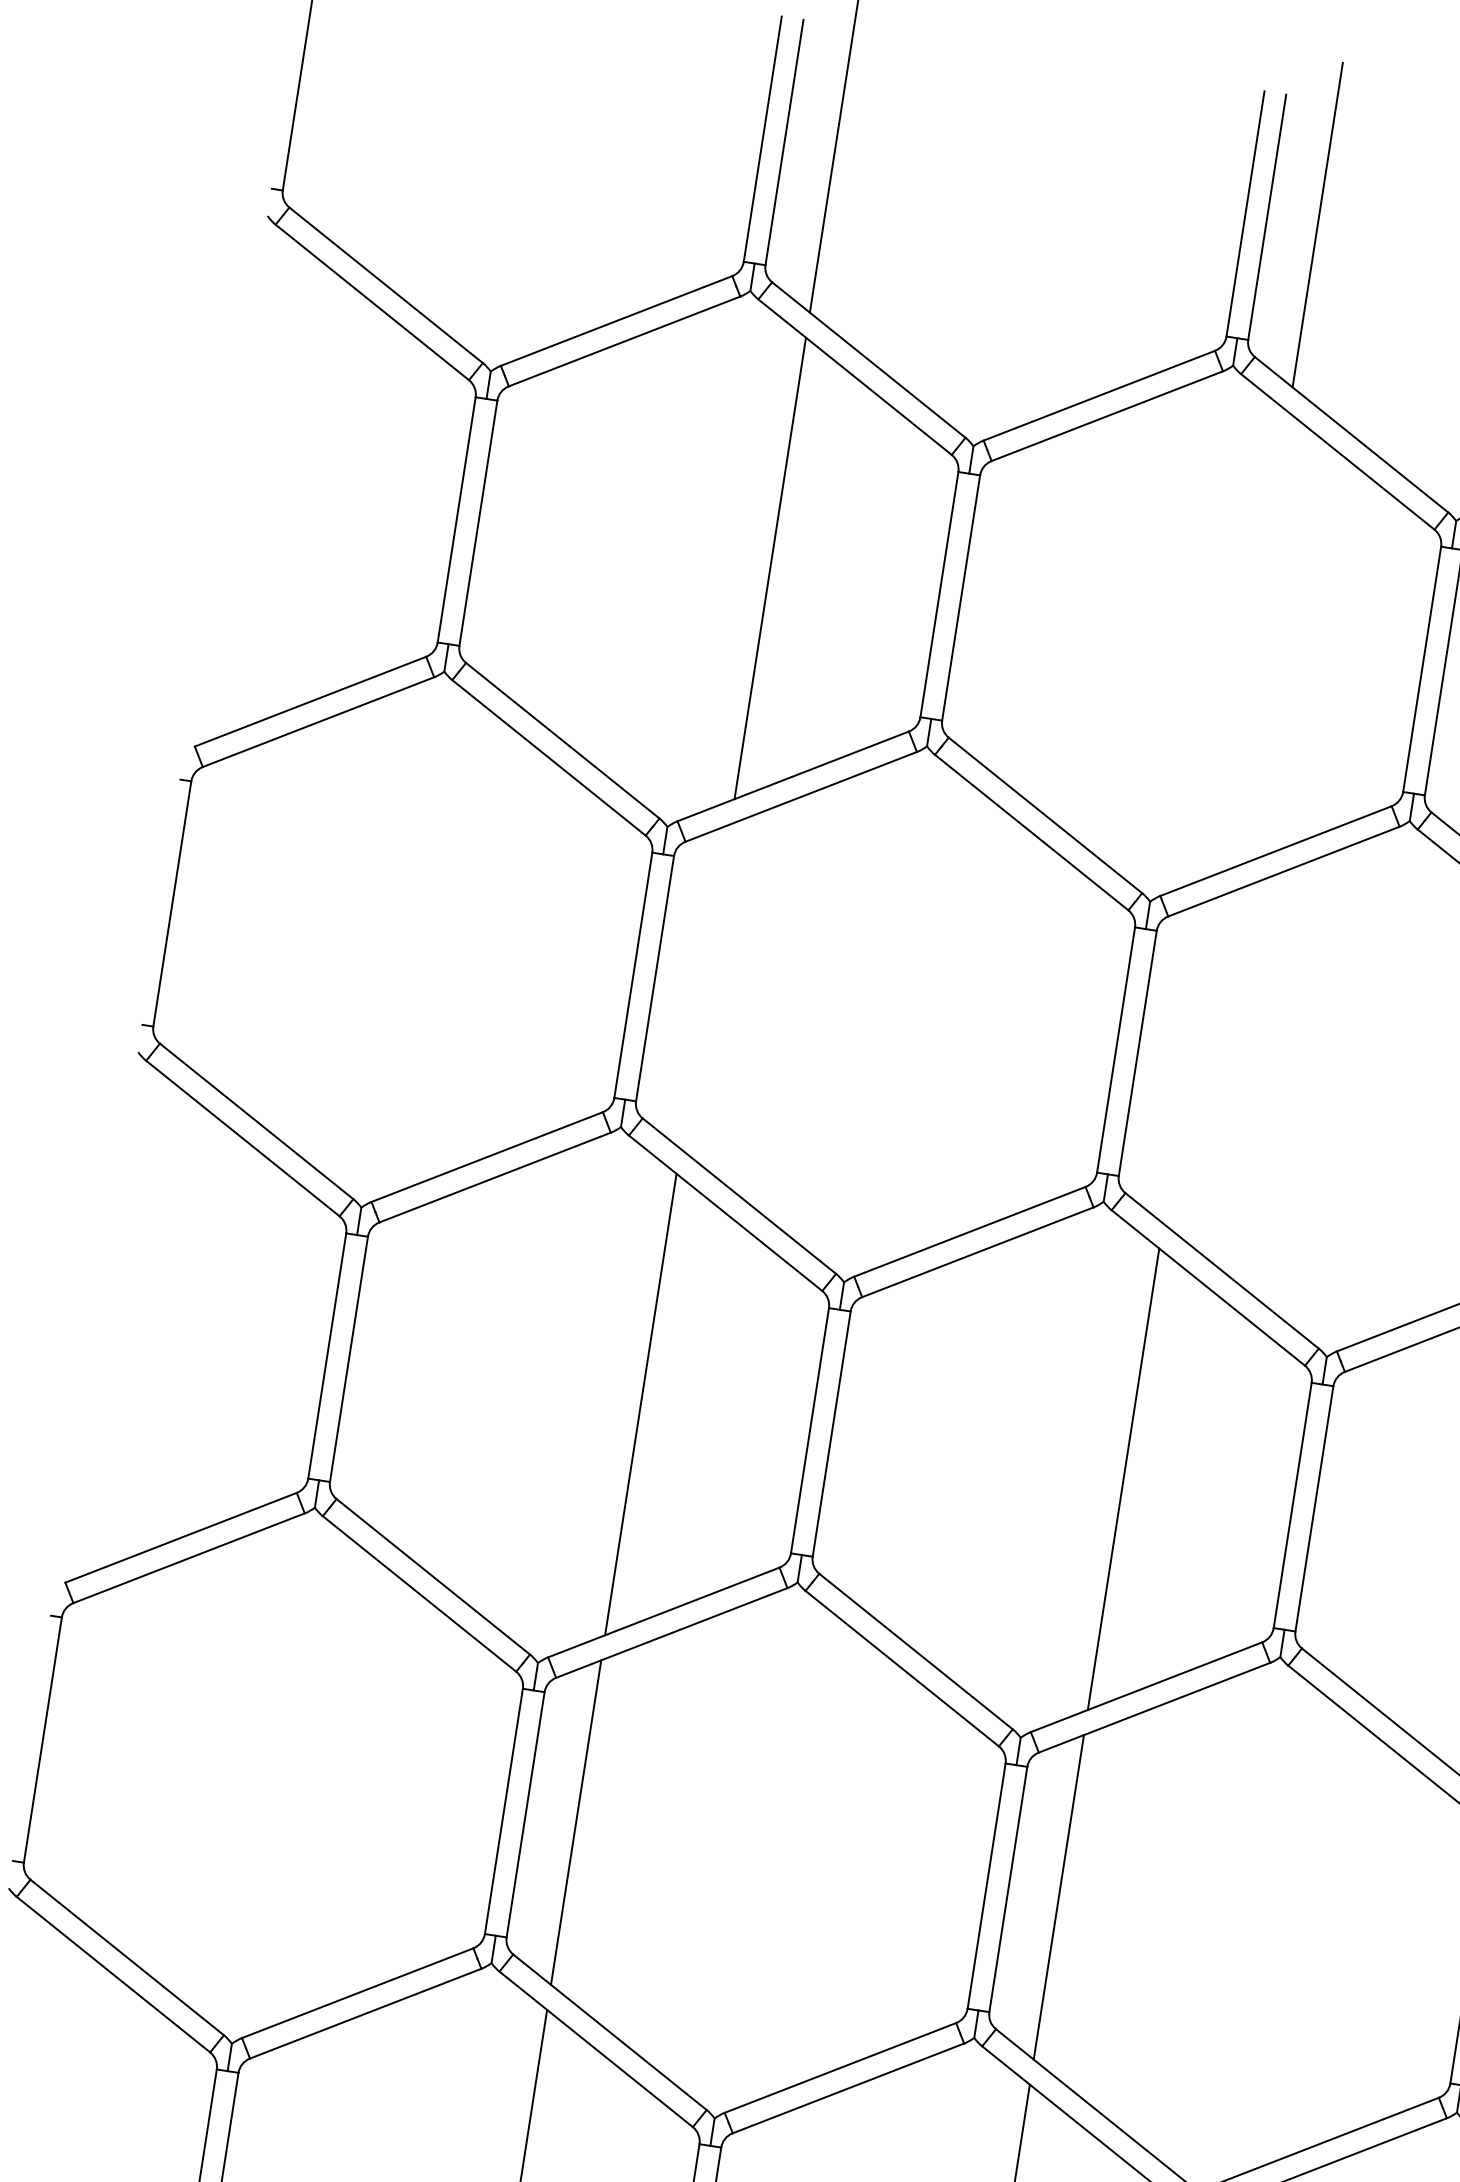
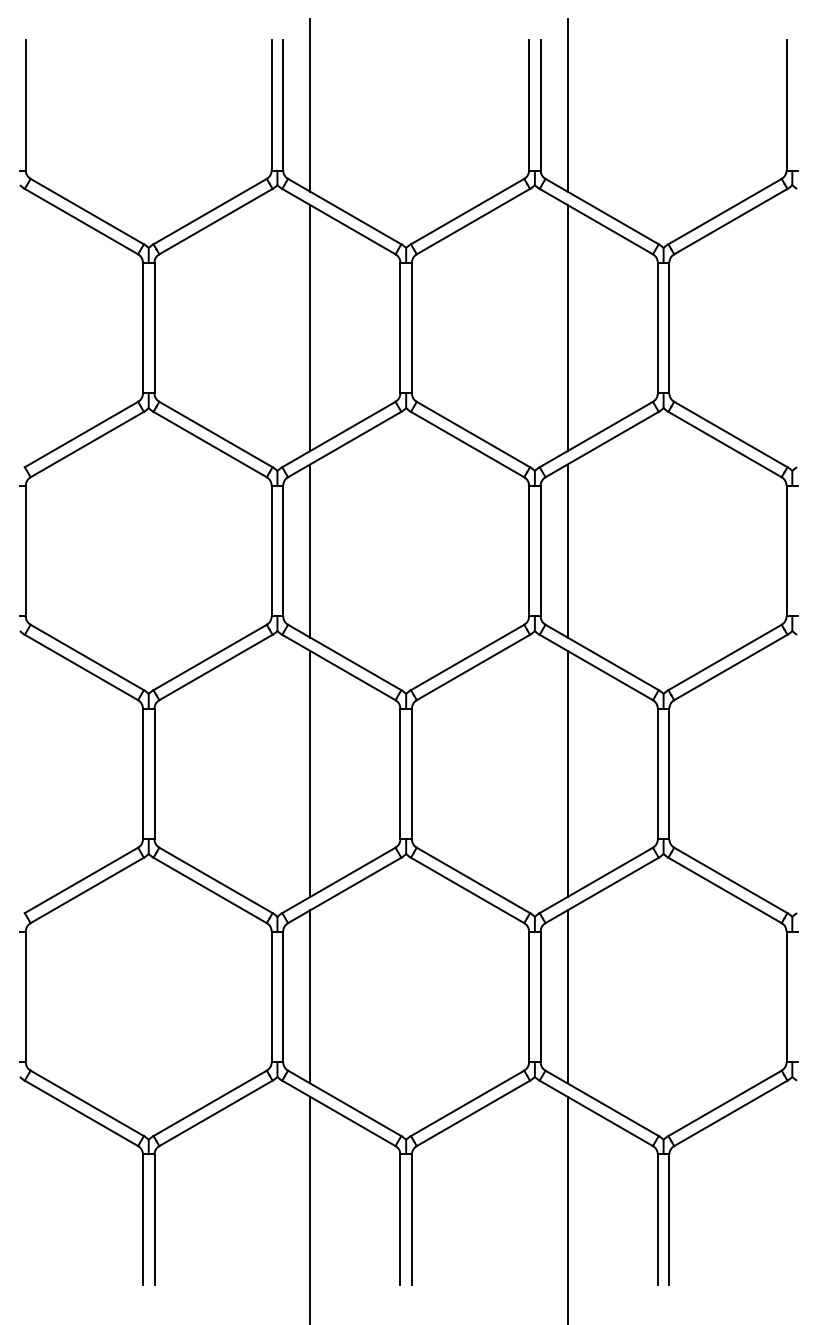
line: (1252, 643) -> (567, 328), added
line: (706, 985) -> (310, 550), added
line: (1188, 1060) -> (567, 550), added

